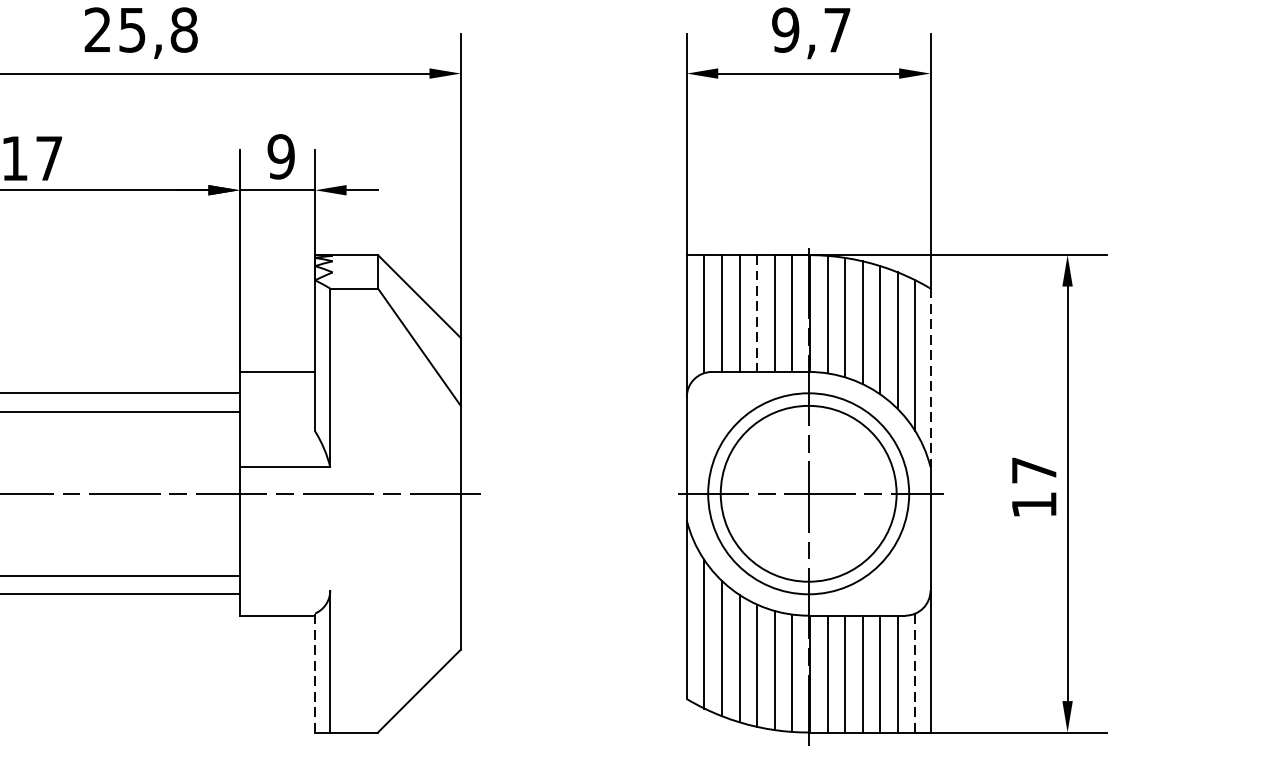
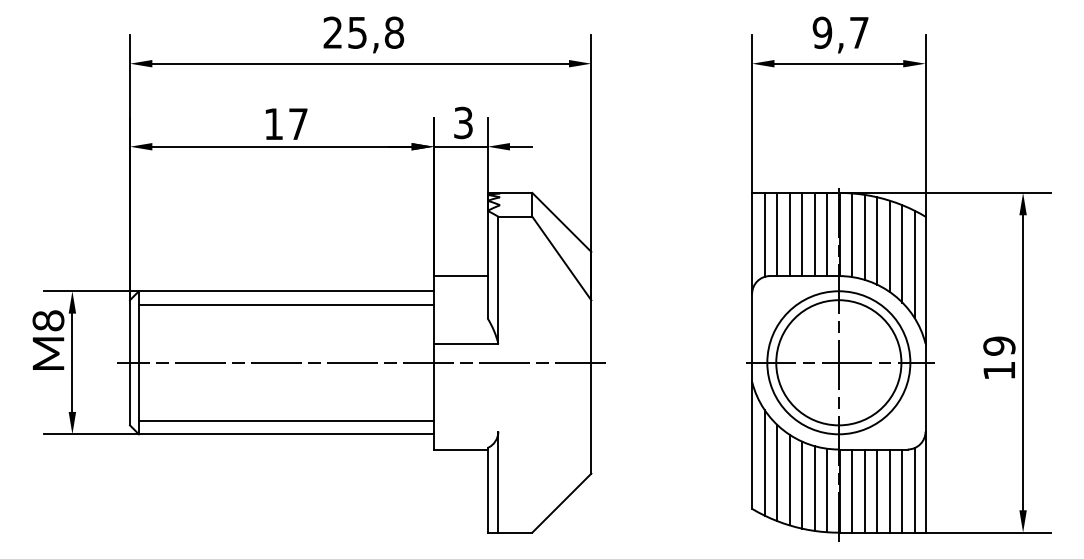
text: (281, 156) -> (463, 122), 9 -> 3
line: (757, 313) -> (802, 234), dashed -> solid
line: (930, 378) -> (925, 280), dashed -> solid
text: (1034, 469) -> (999, 345), 17 -> 19
line: (315, 671) -> (487, 489), dashed -> solid
line: (914, 671) -> (914, 489), dashed -> solid

